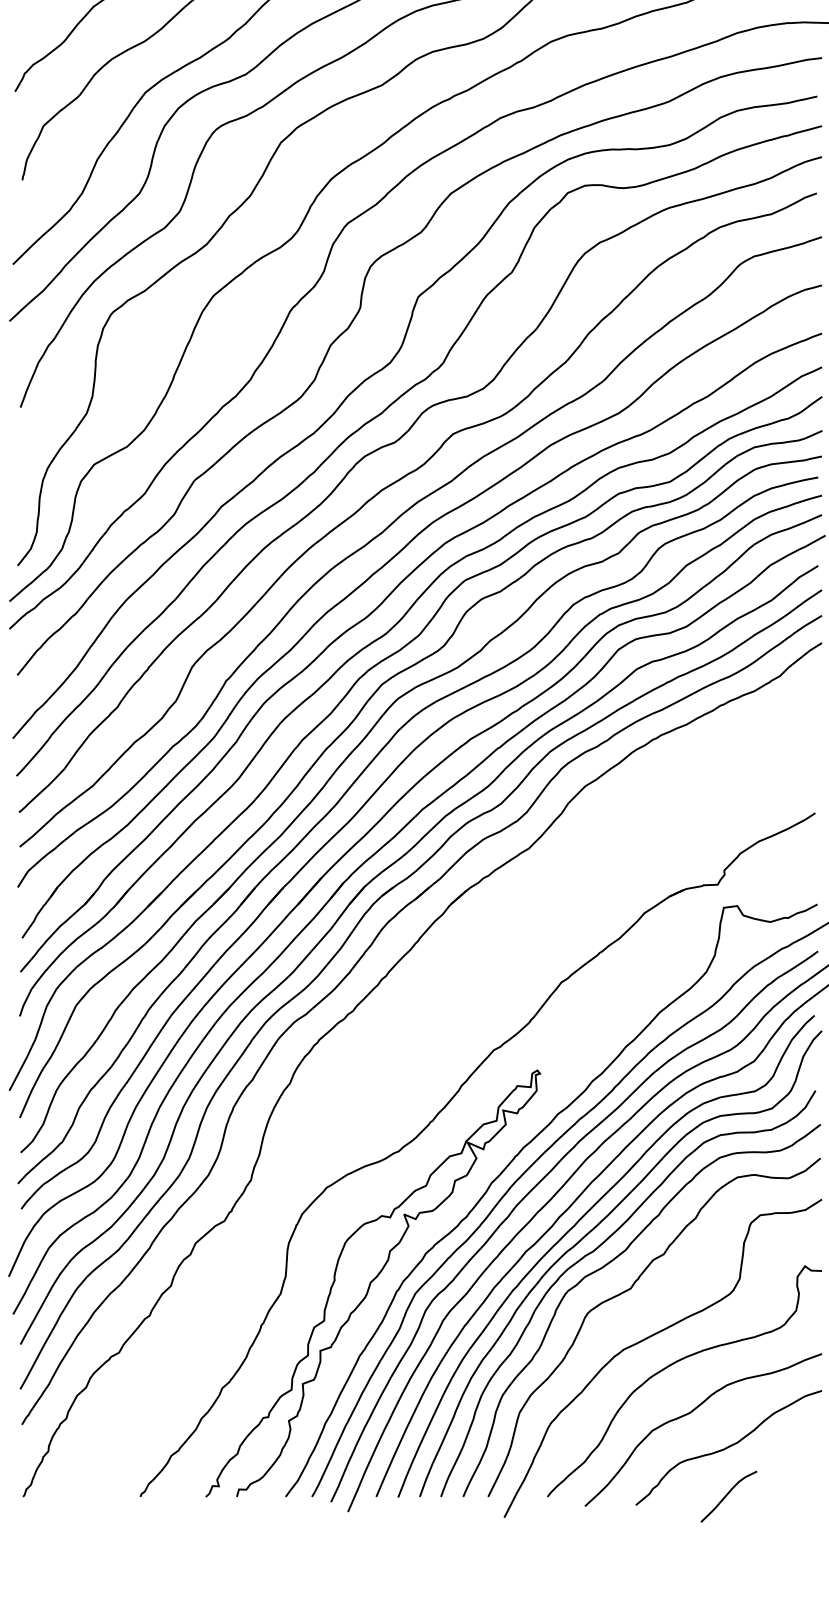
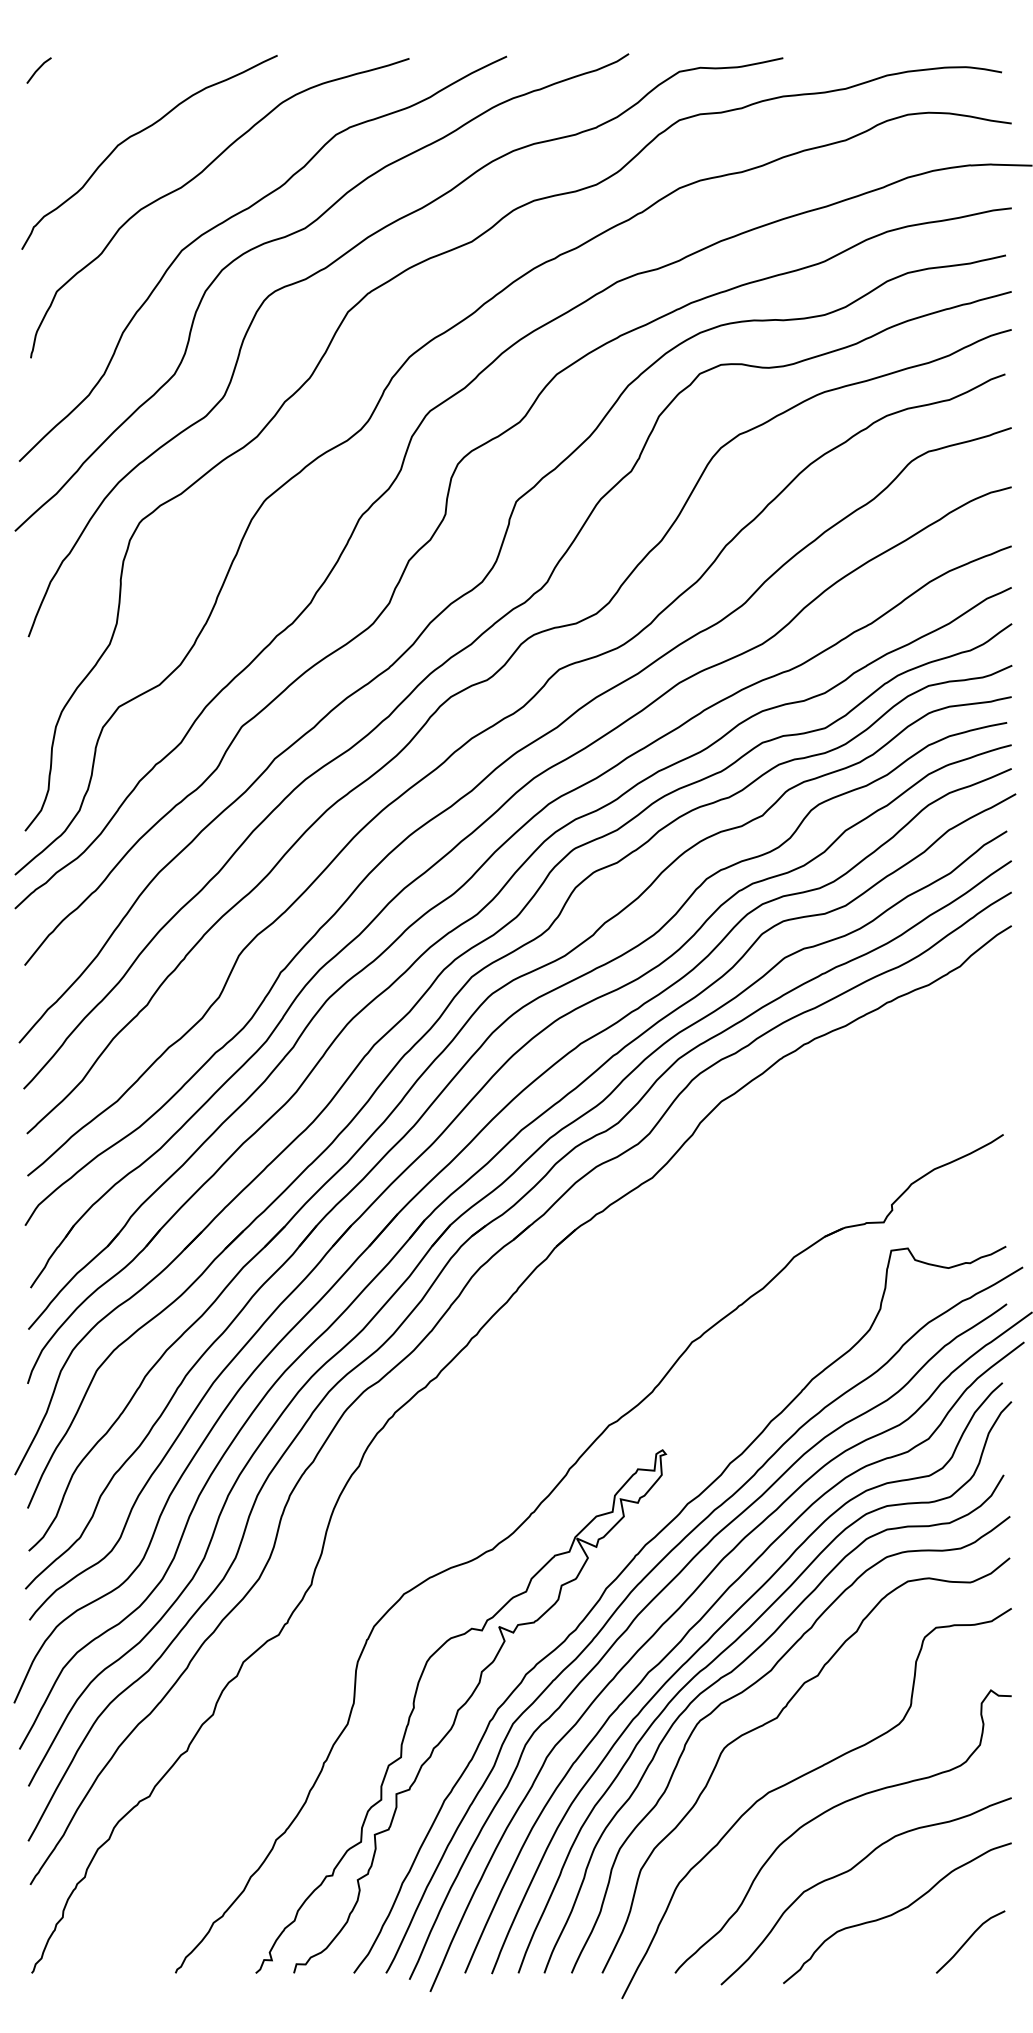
curve: (728, 1494) -> (969, 1939), moved

